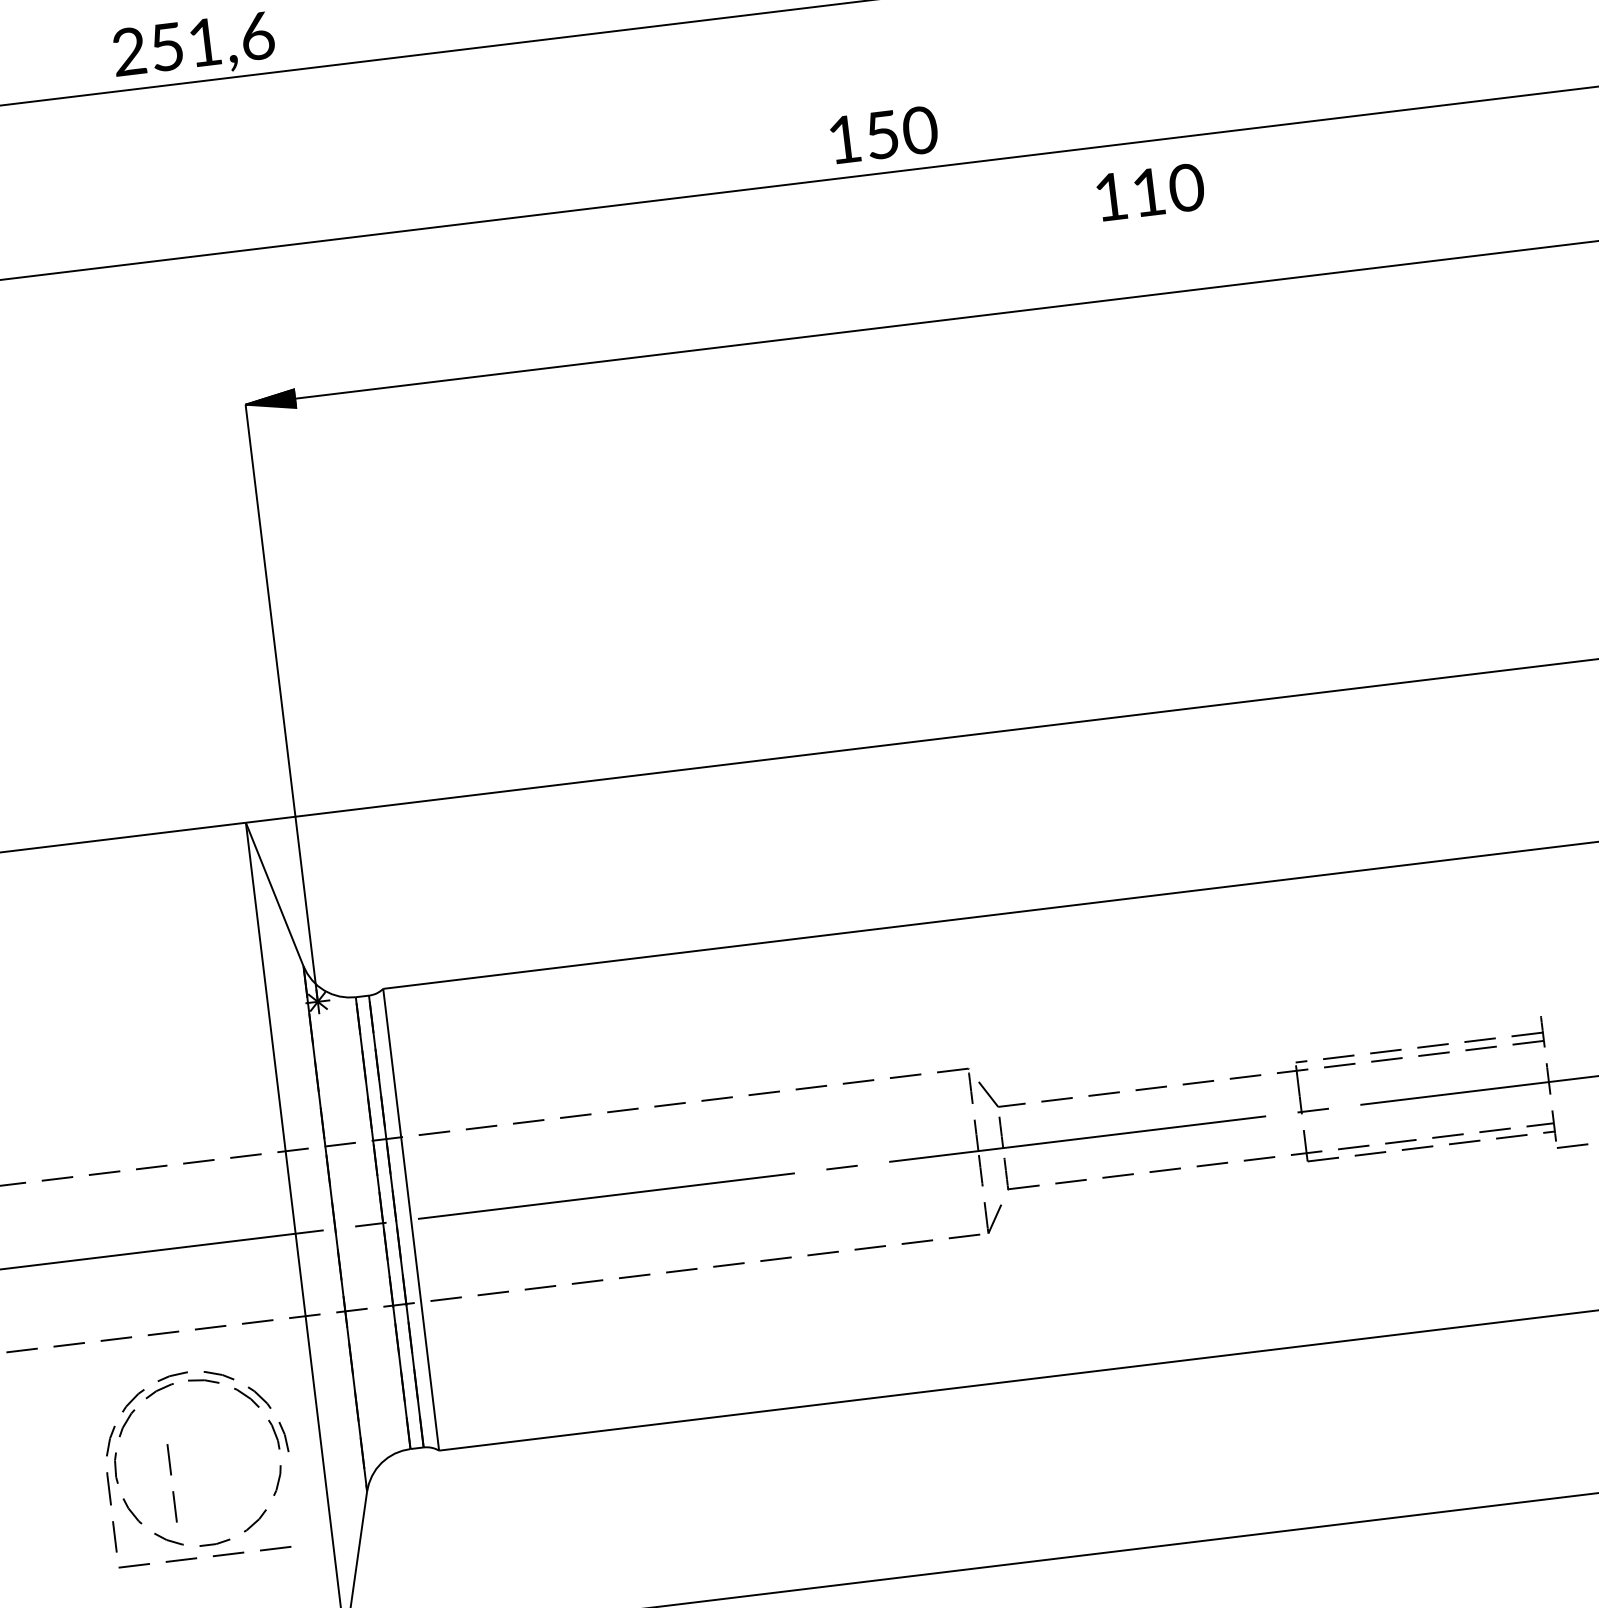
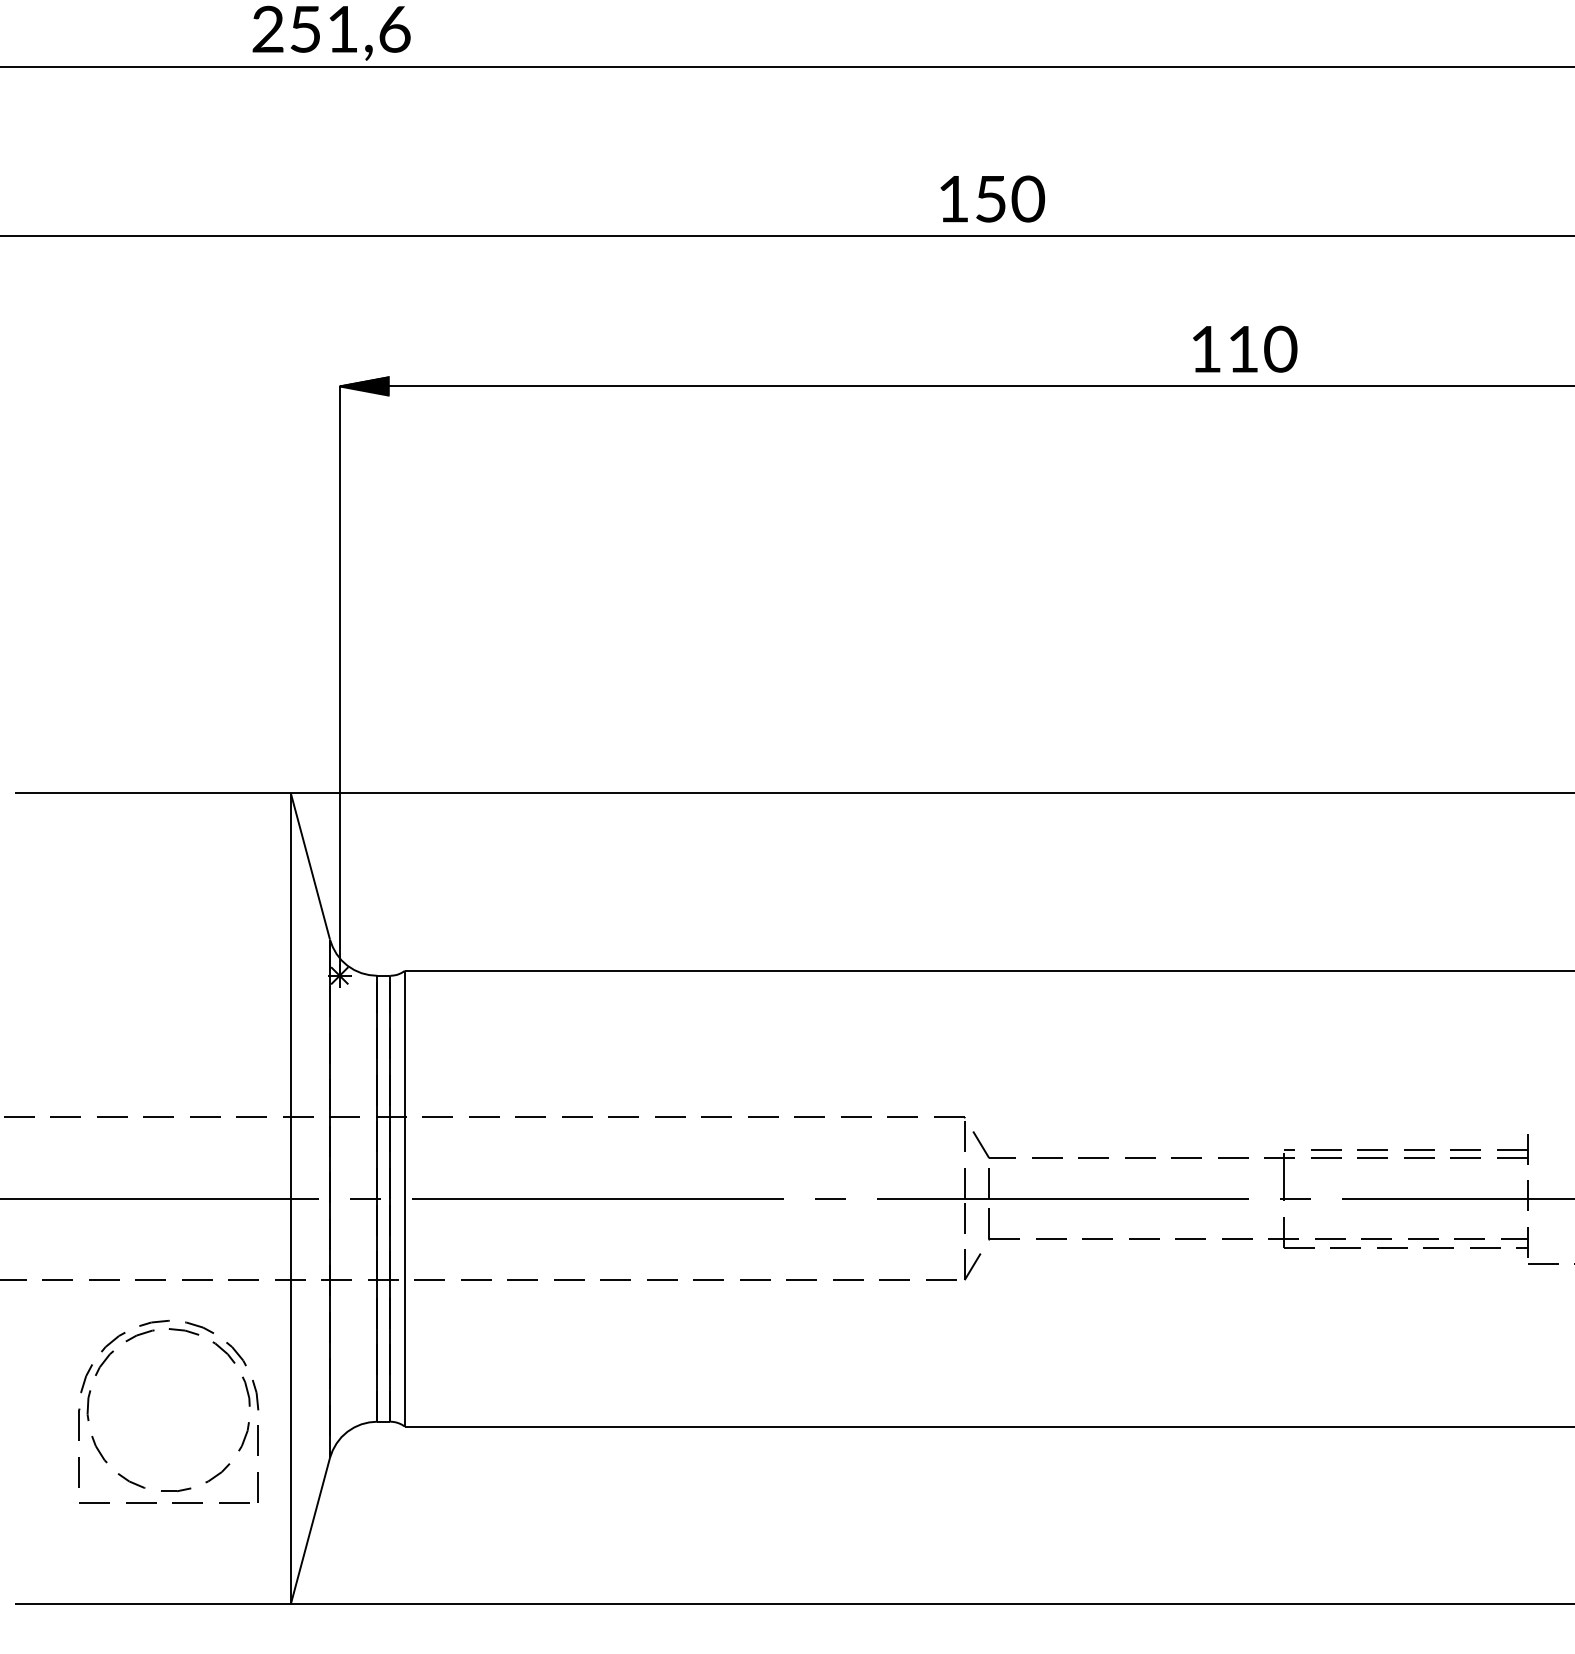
text: (1150, 191) -> (1245, 348), moved
line: (170, 1474) -> (257, 1455), moved

